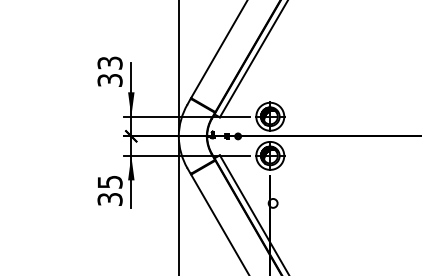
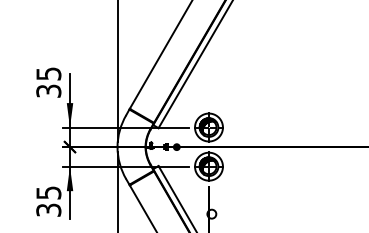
text: (109, 62) -> (48, 73), 33 -> 35

